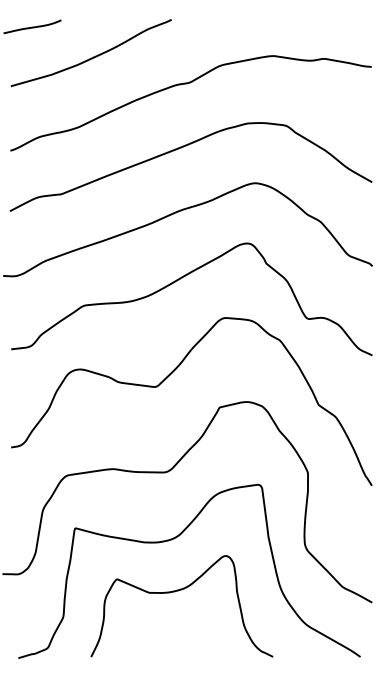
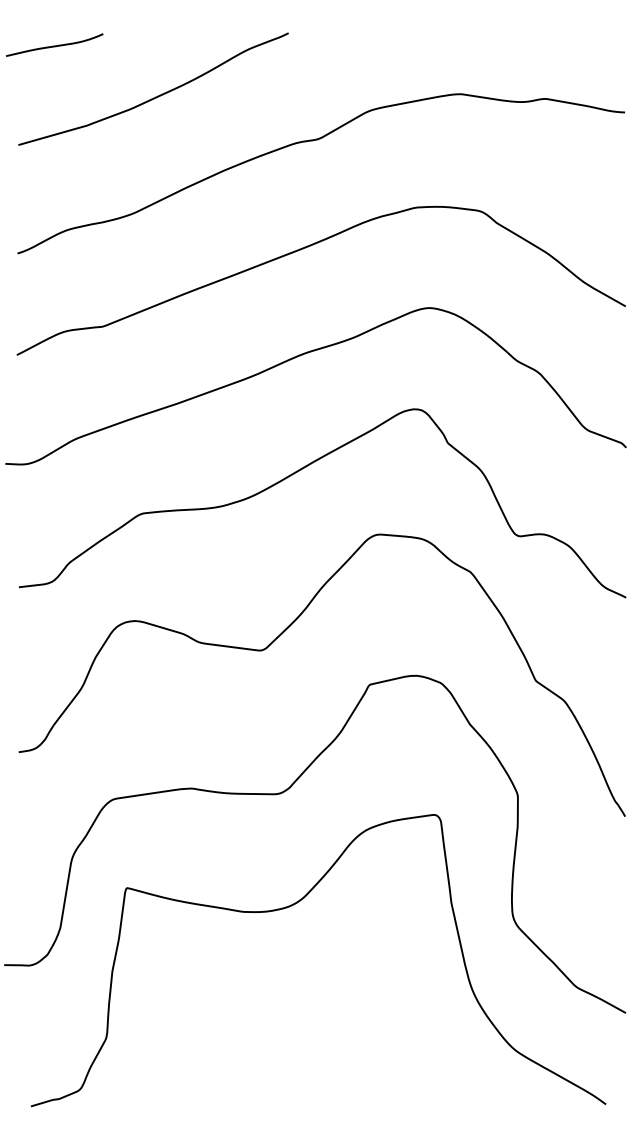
curve: (178, 591) -> (300, 994), removed

